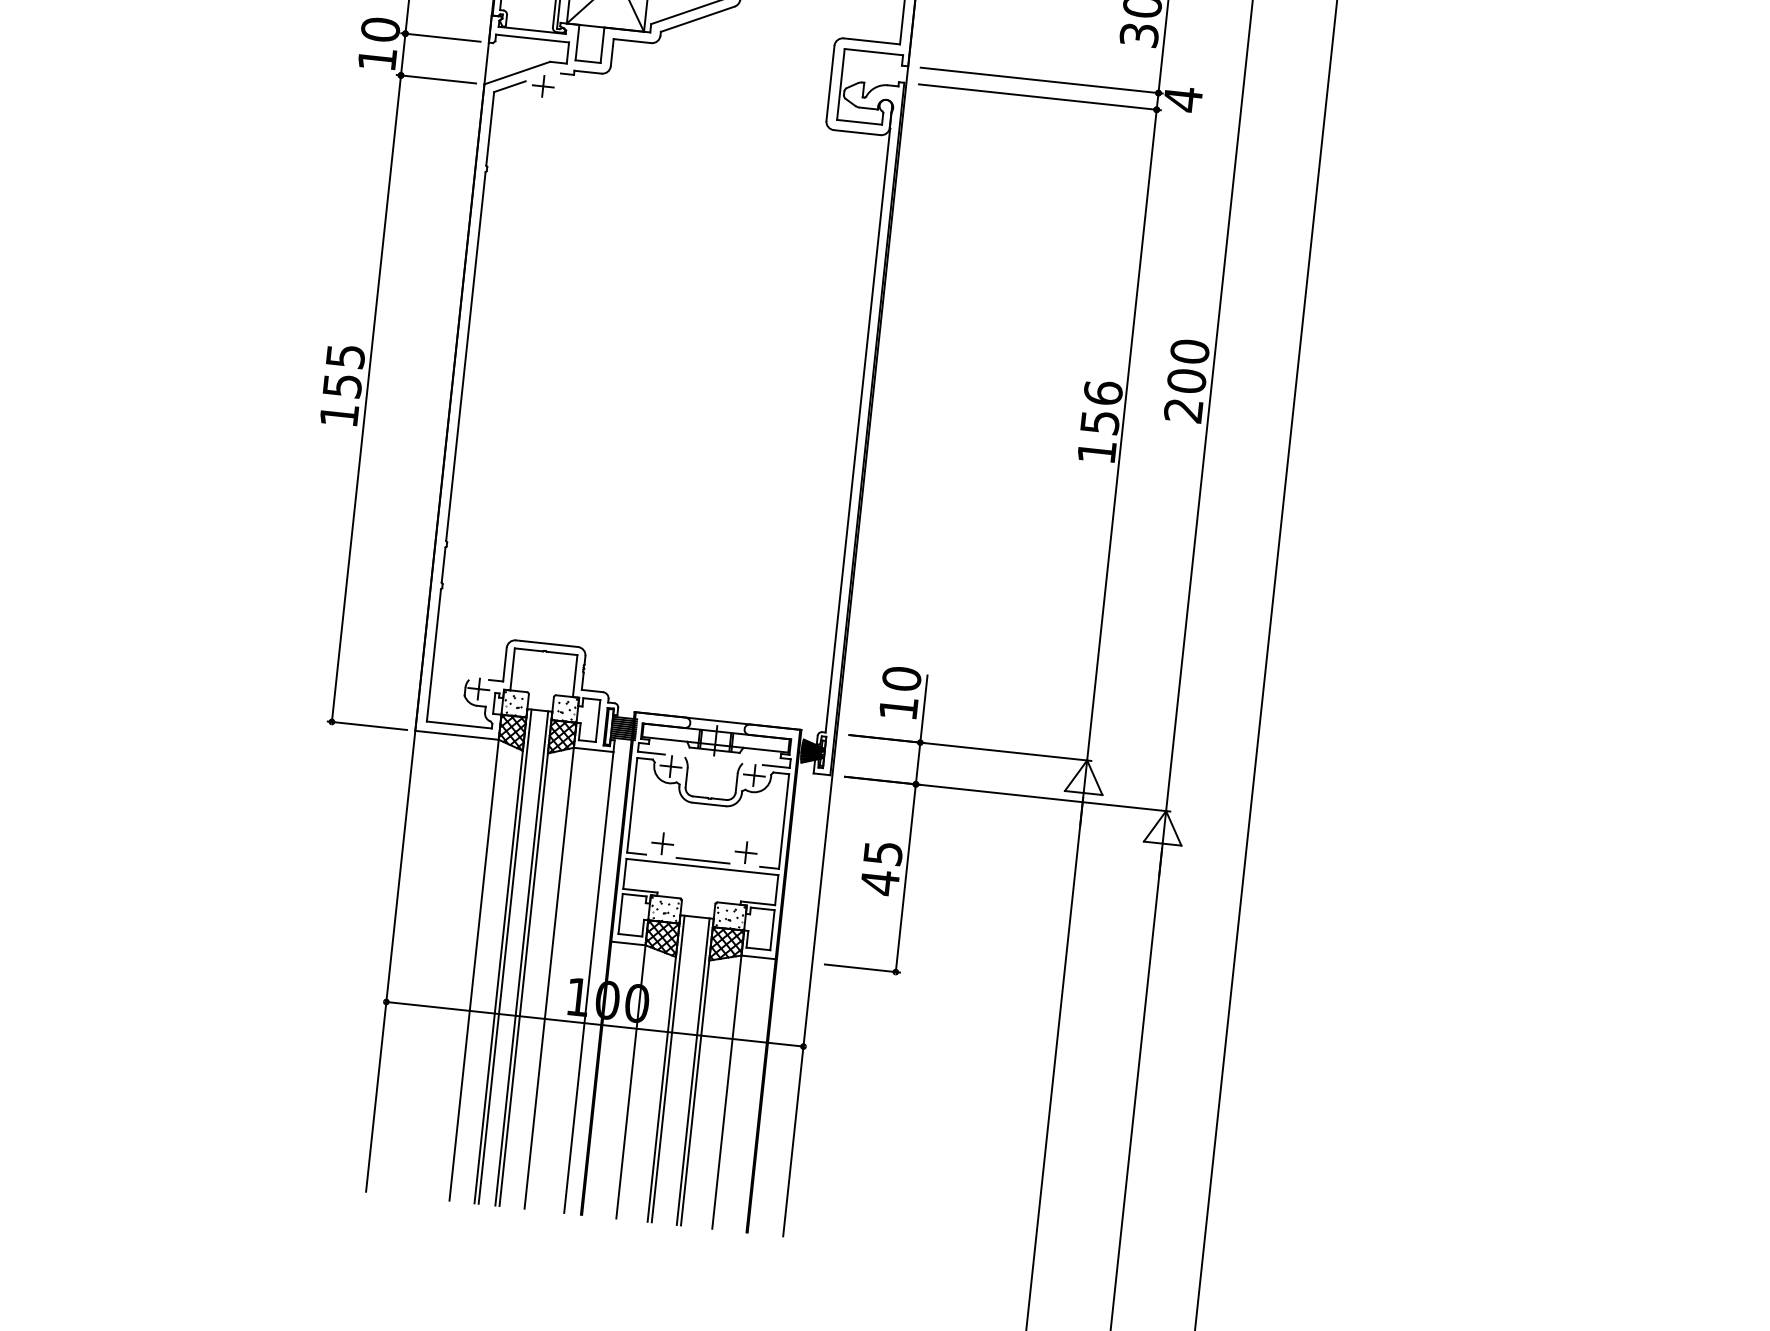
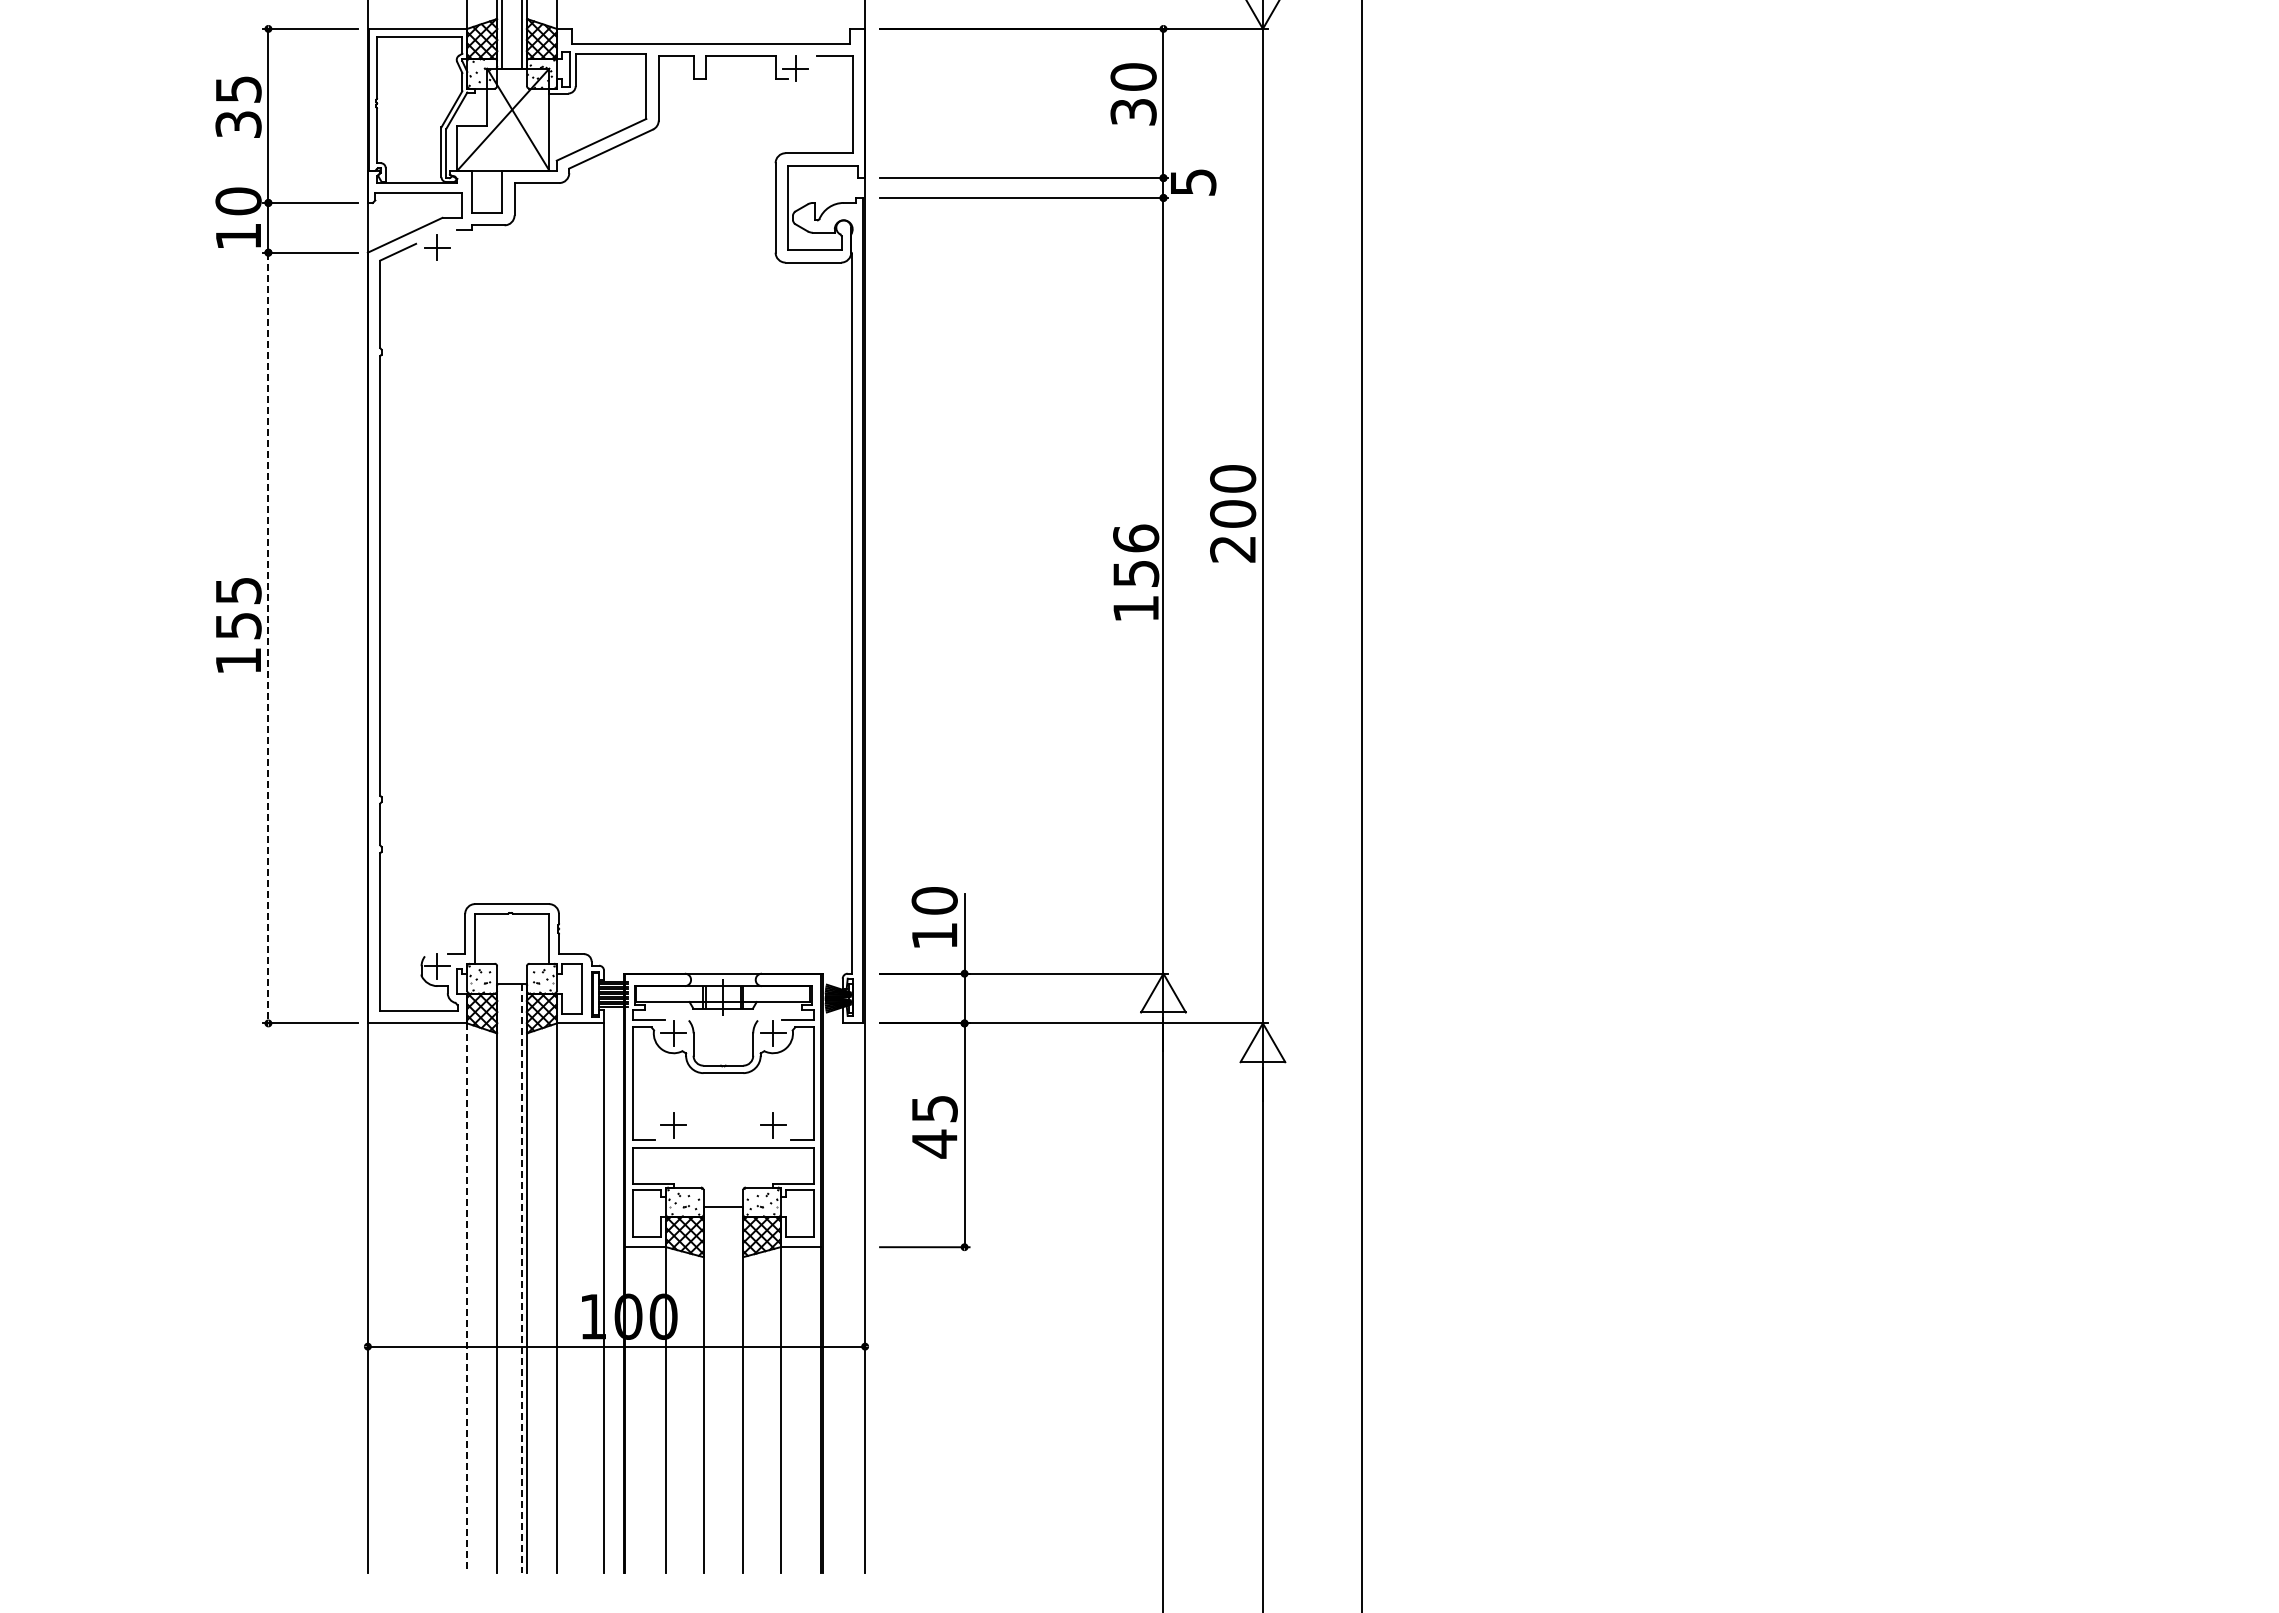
text: (1183, 99) -> (1193, 182), 4 -> 5
line: (366, 399) -> (268, 638), solid -> dashed
line: (702, 860) -> (722, 1140), removed
line: (505, 956) -> (502, 1277), removed
line: (522, 958) -> (522, 1278), solid -> dashed
line: (474, 970) -> (467, 1298), solid -> dashed
line: (668, 1068) -> (708, 1389), removed
line: (693, 1071) -> (738, 1389), removed

